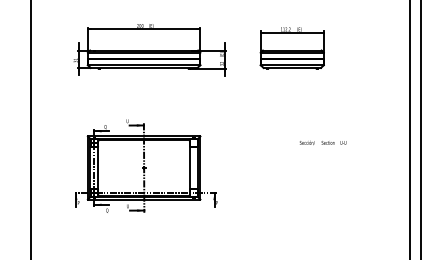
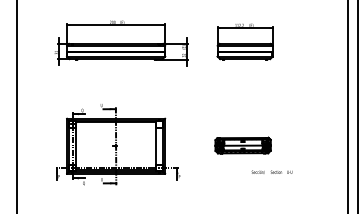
text: (323, 142) -> (272, 171), moved
part: (289, 167) -> (242, 145), added

